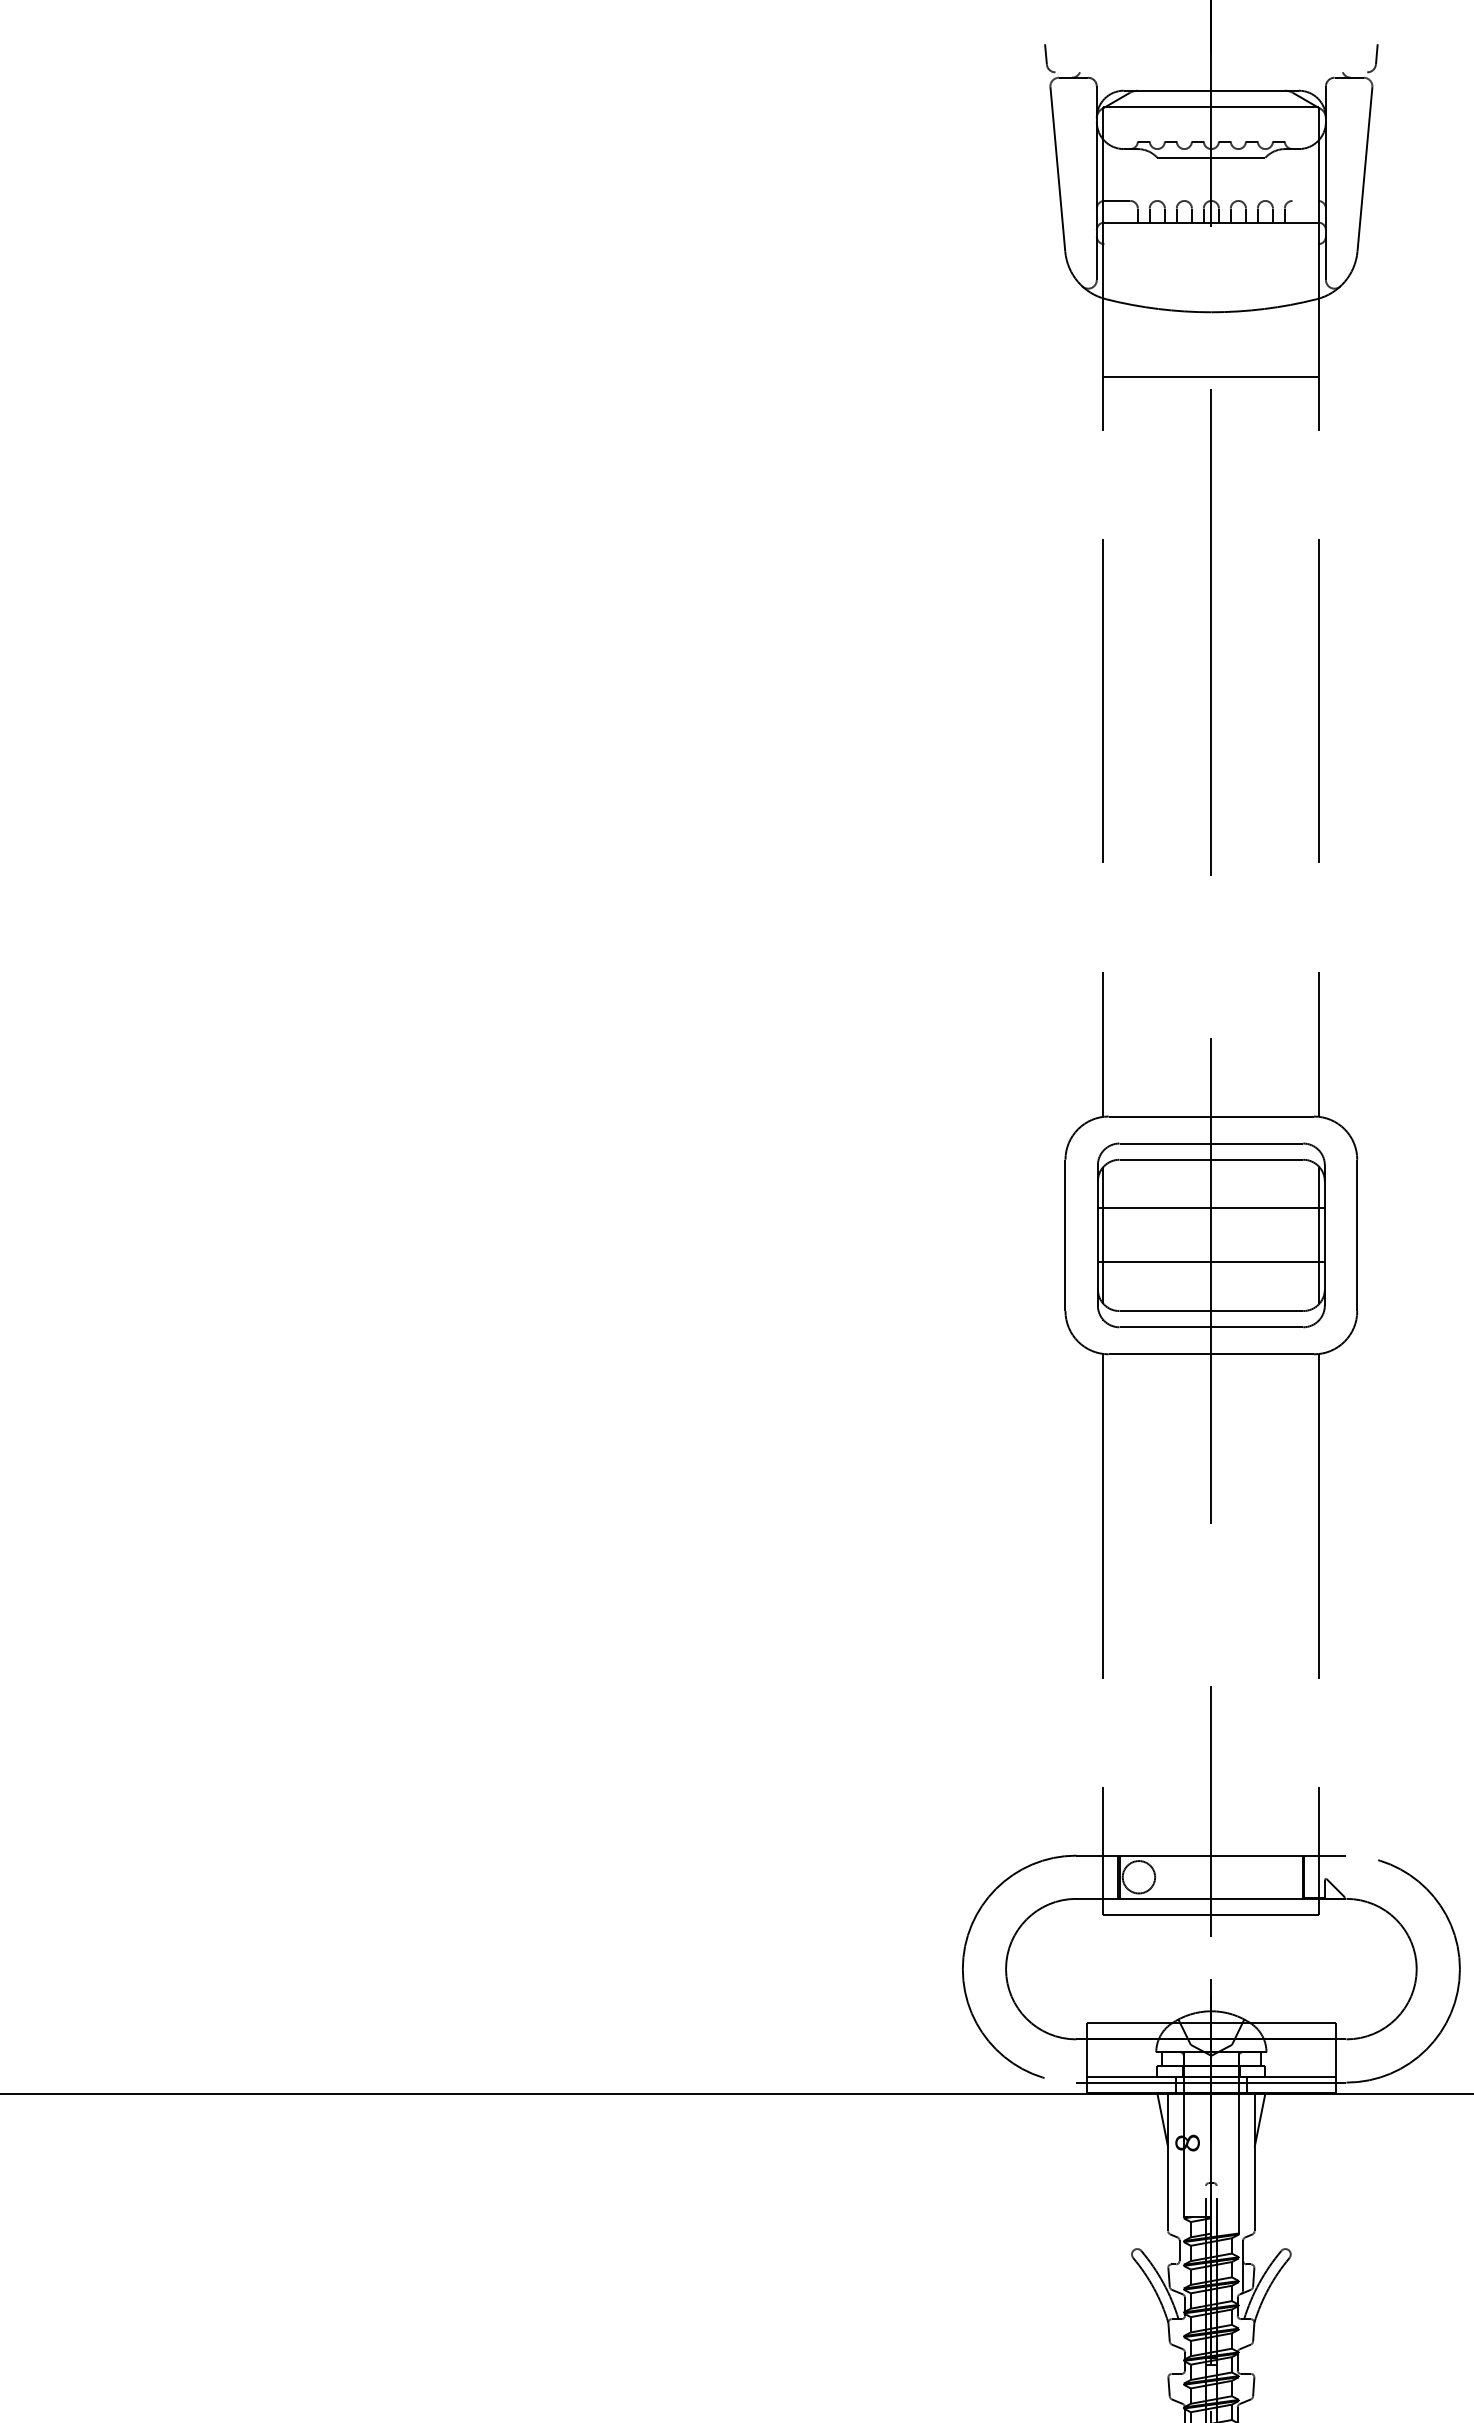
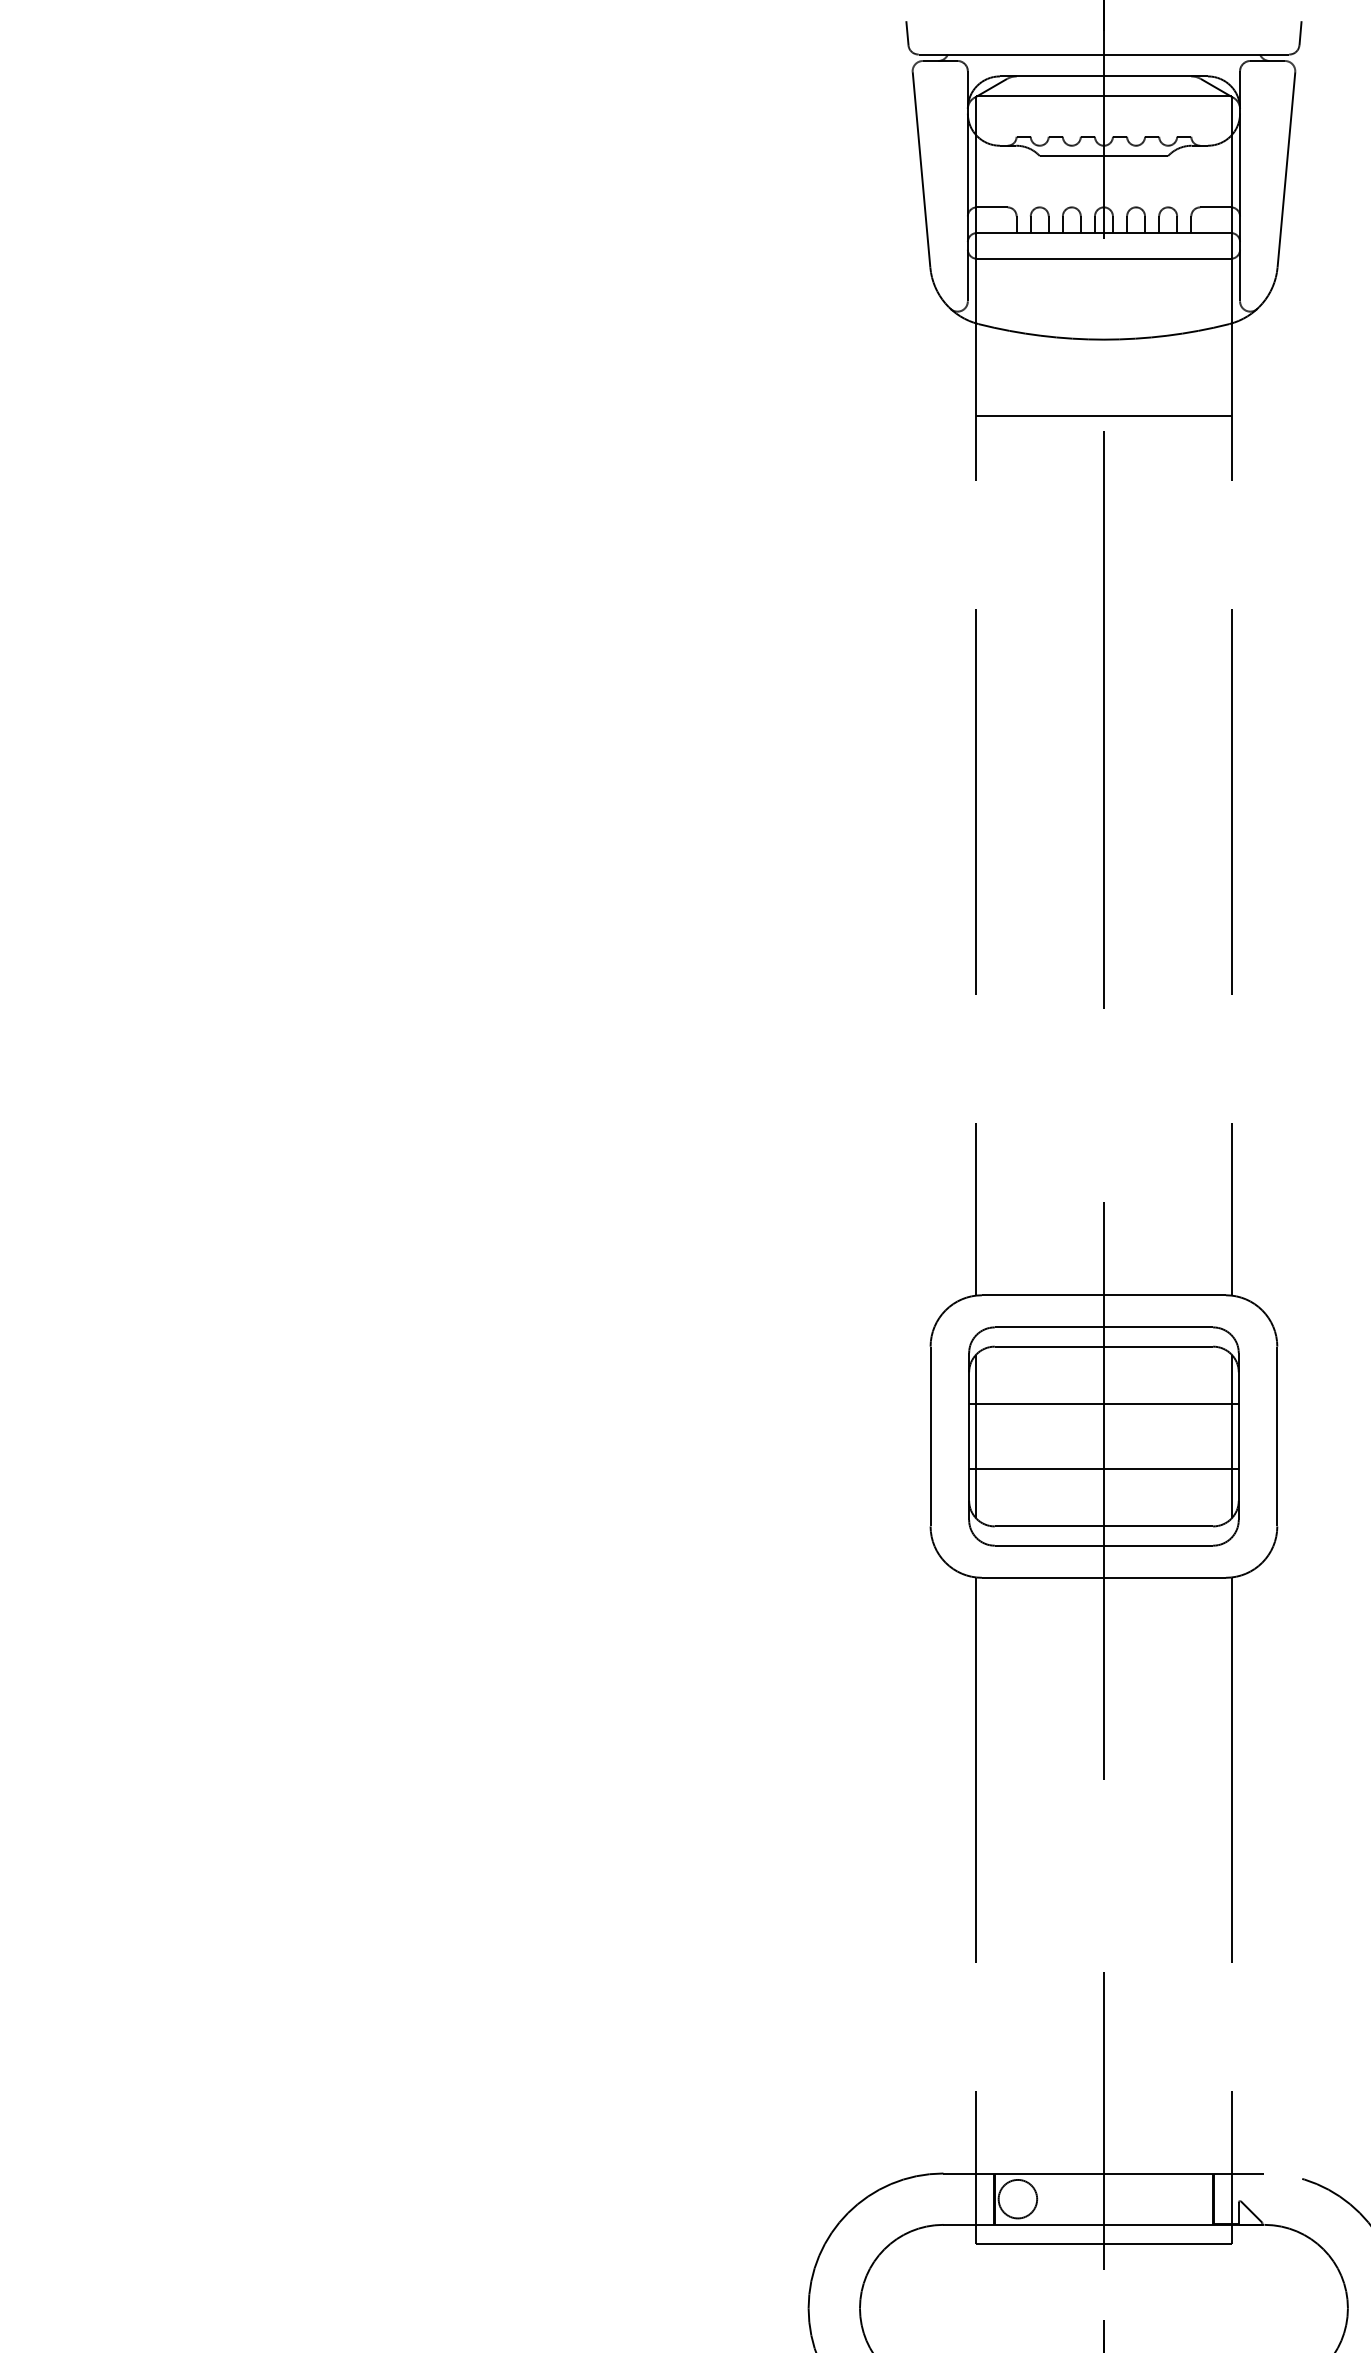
line: (1211, 72) -> (1104, 54), added
line: (1305, 200) -> (1215, 206), added
line: (1211, 244) -> (1104, 259), added

